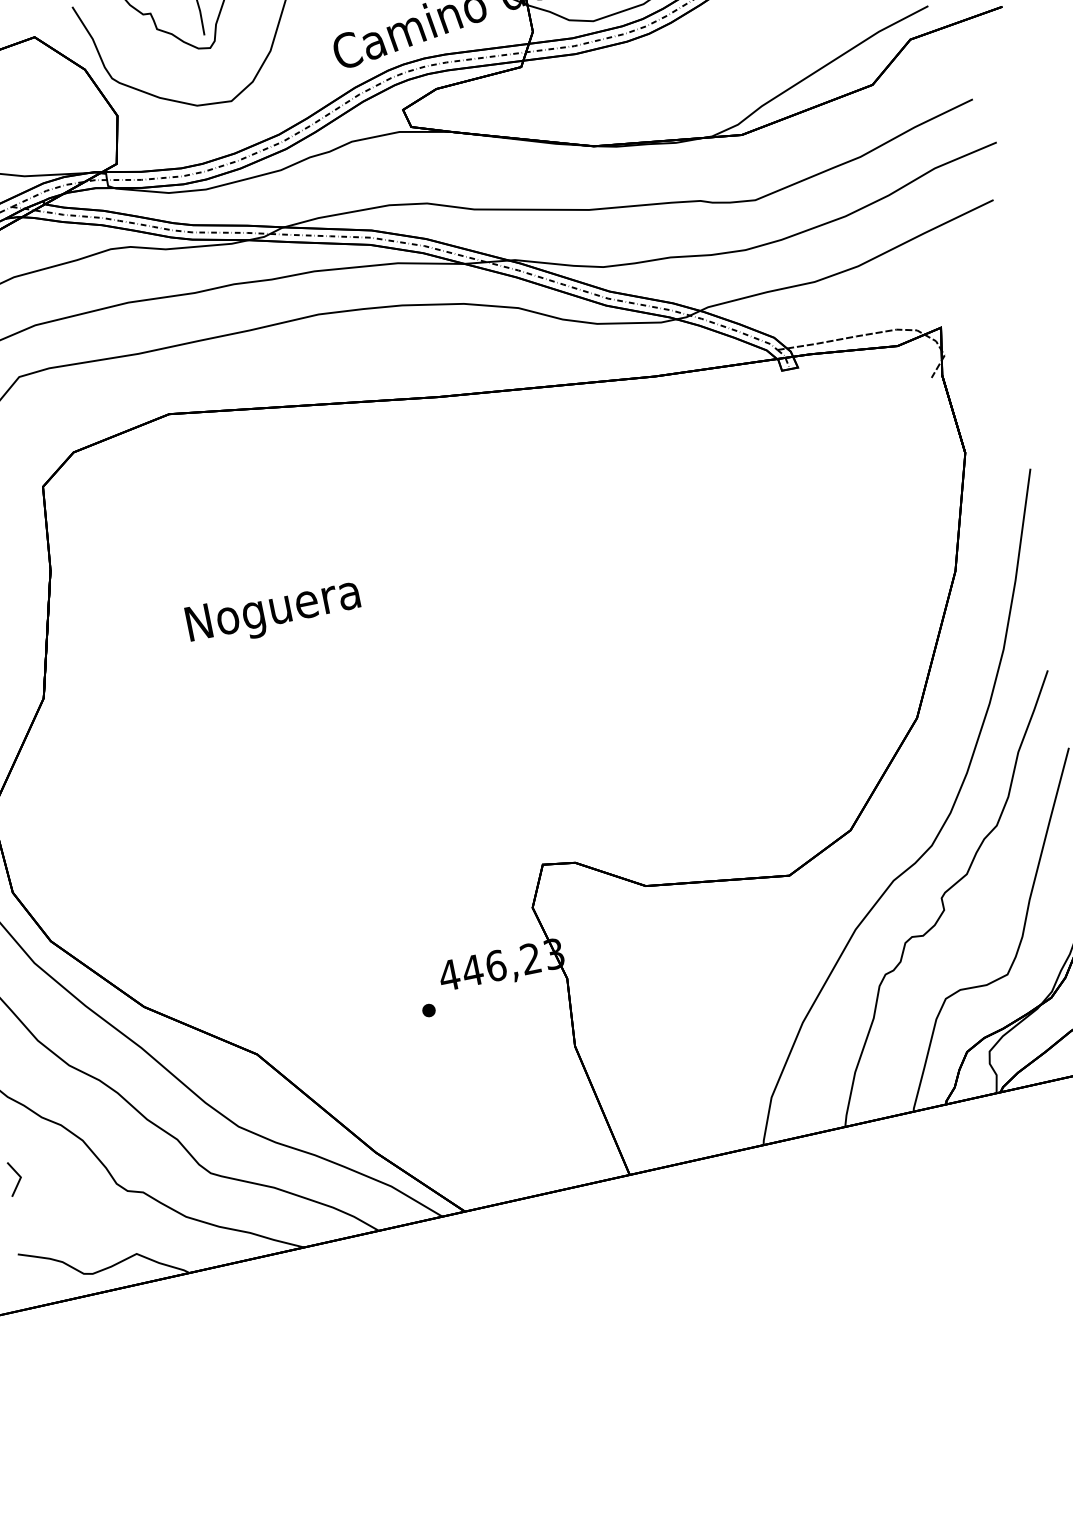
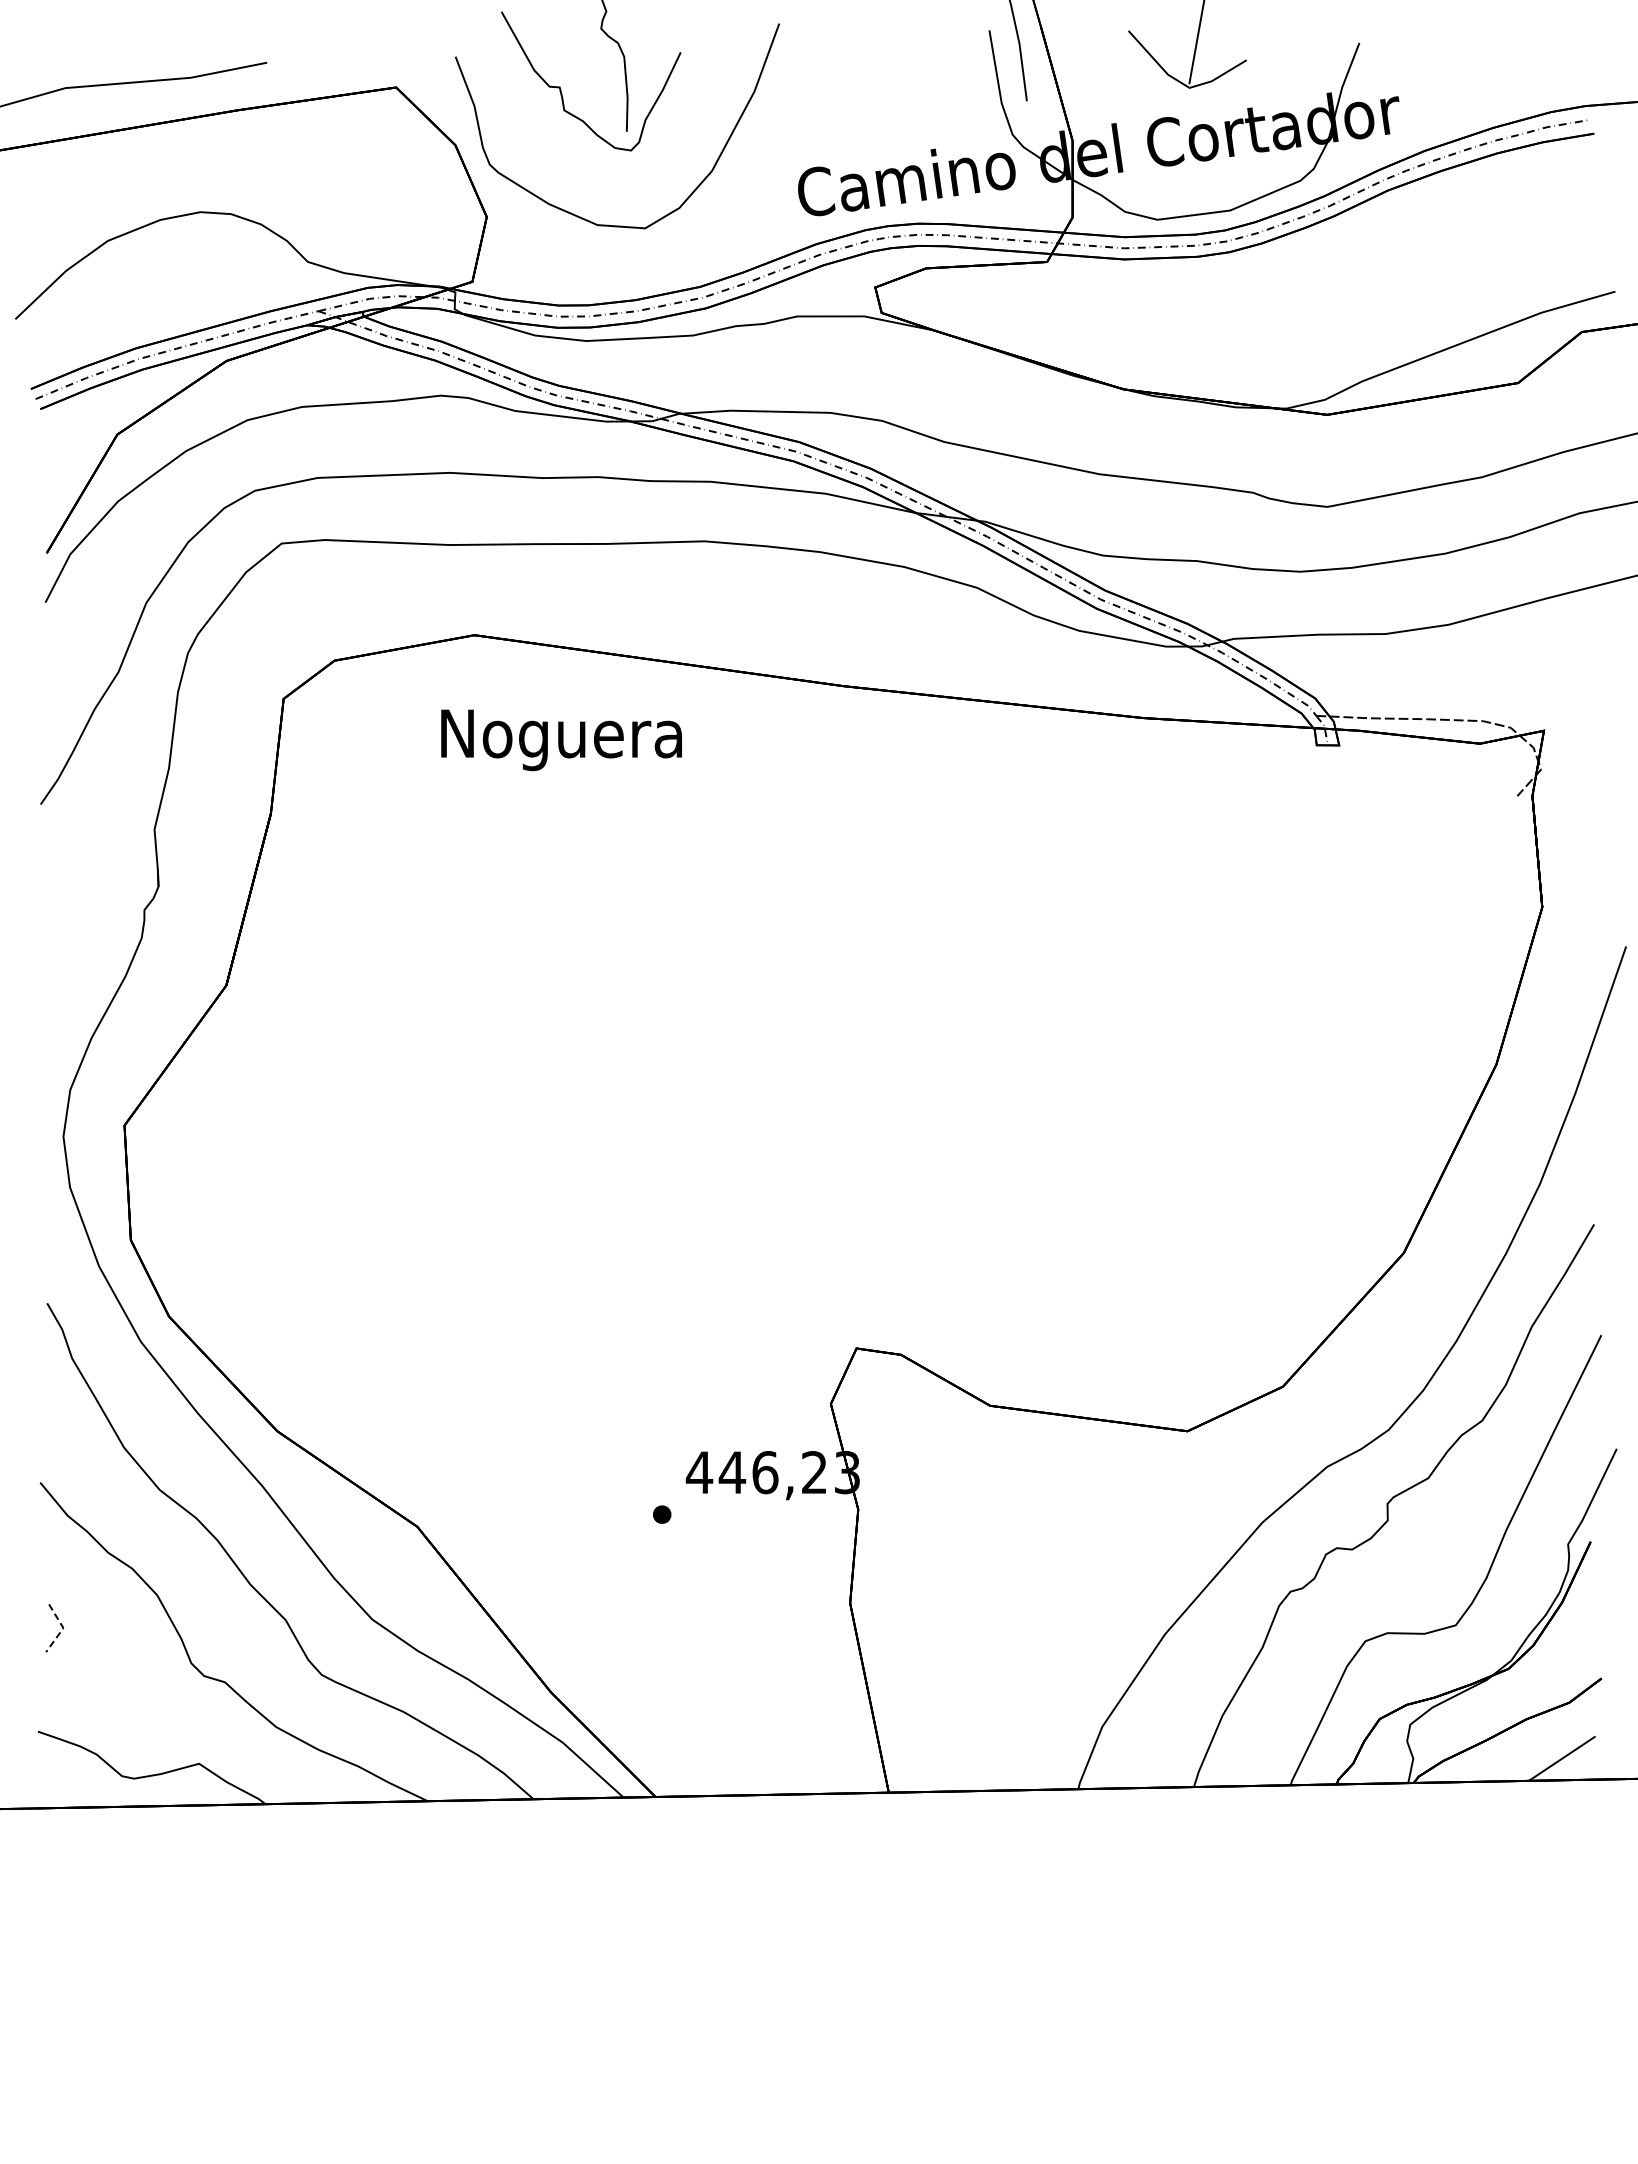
text: (273, 612) -> (561, 740), moved
line: (20, 1177) -> (62, 1628), solid -> dashed

